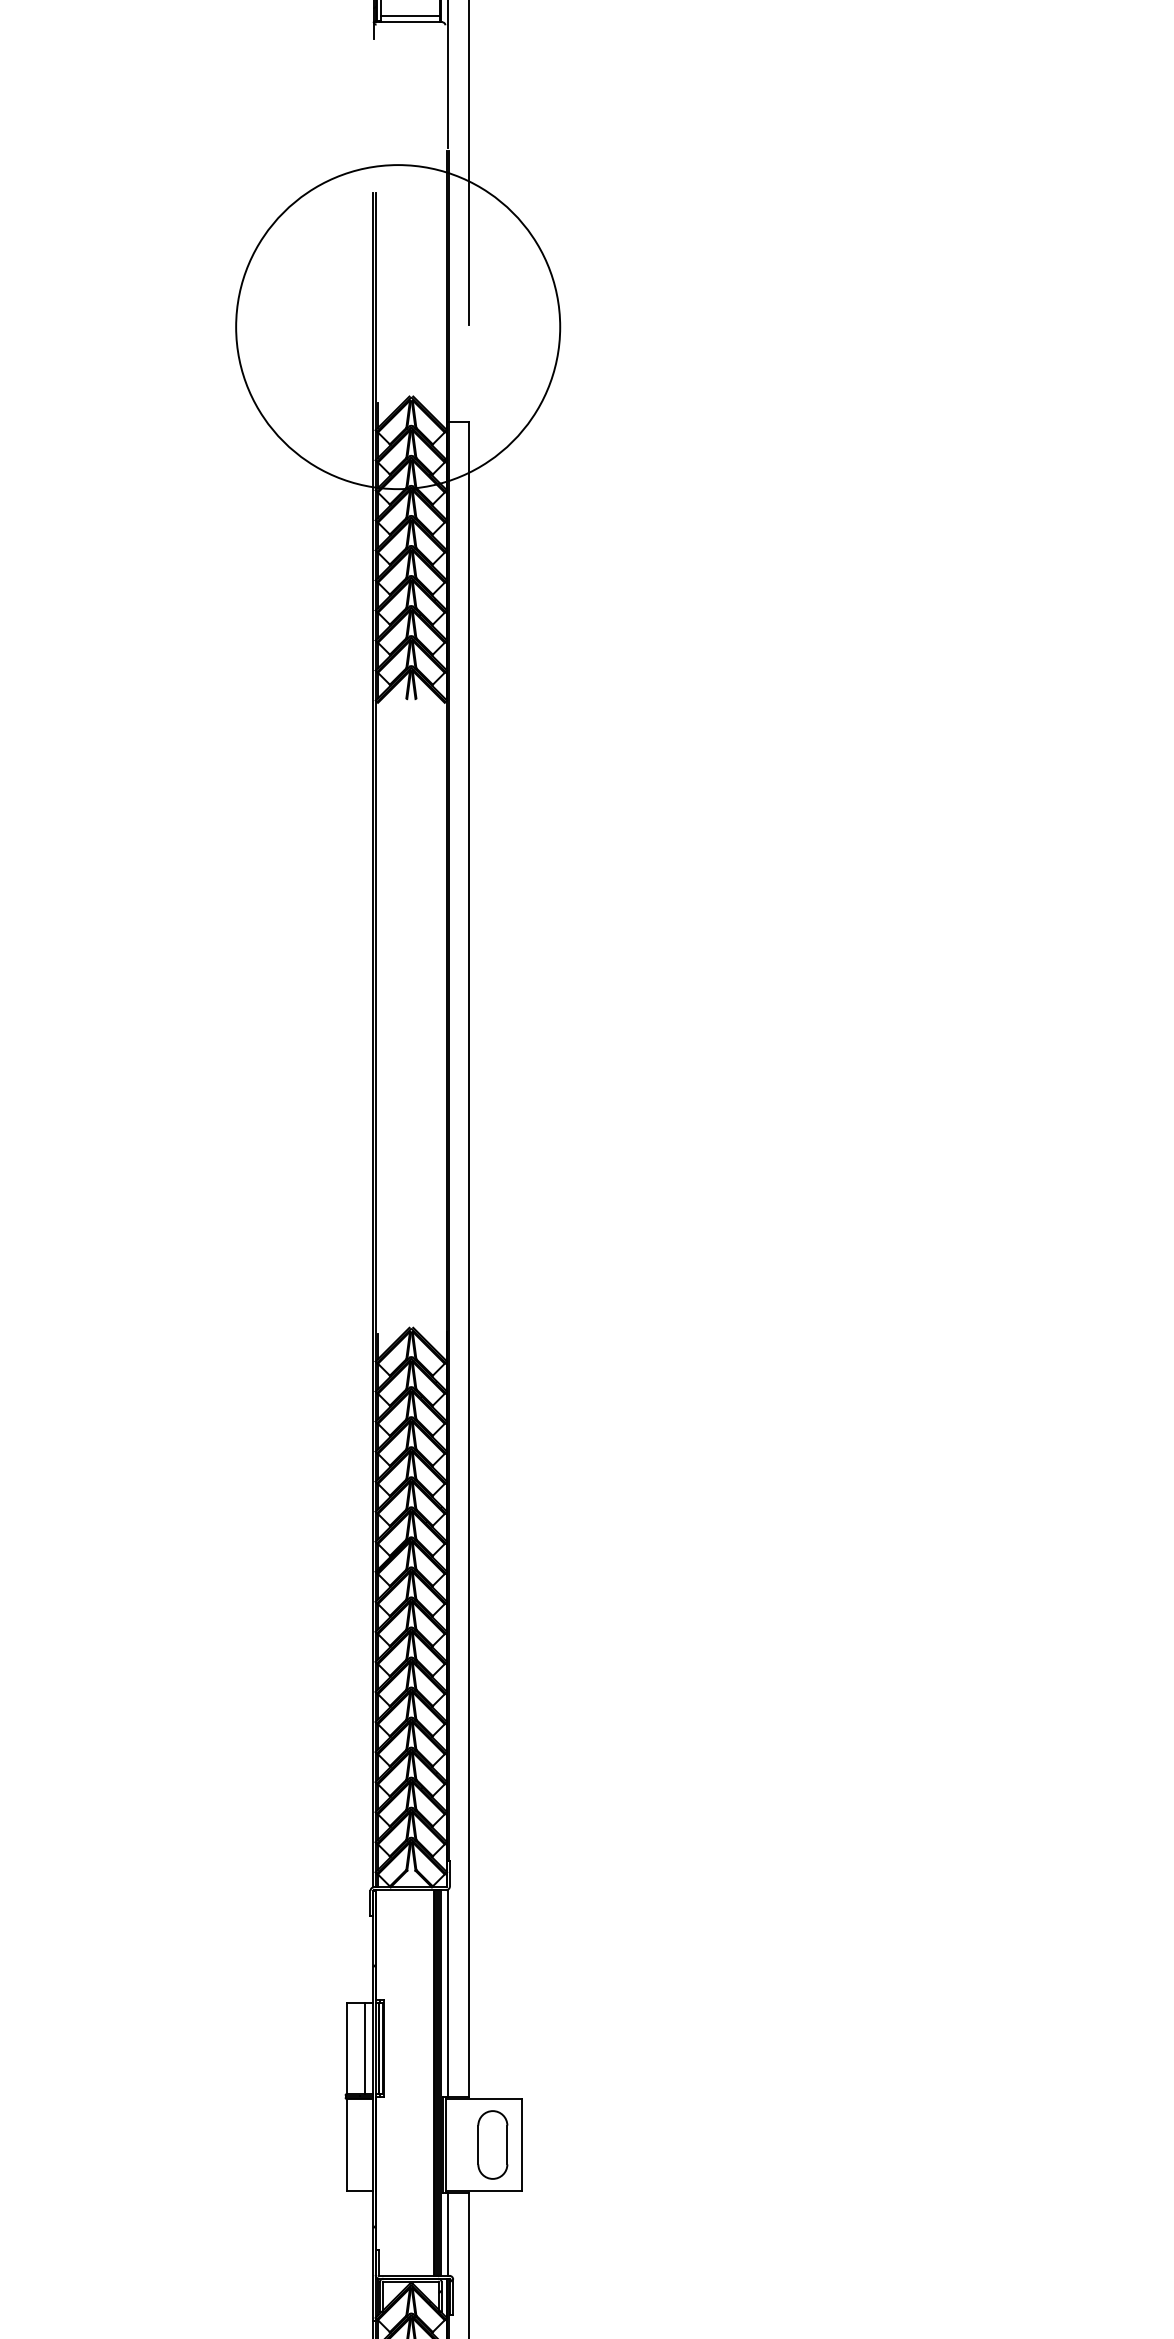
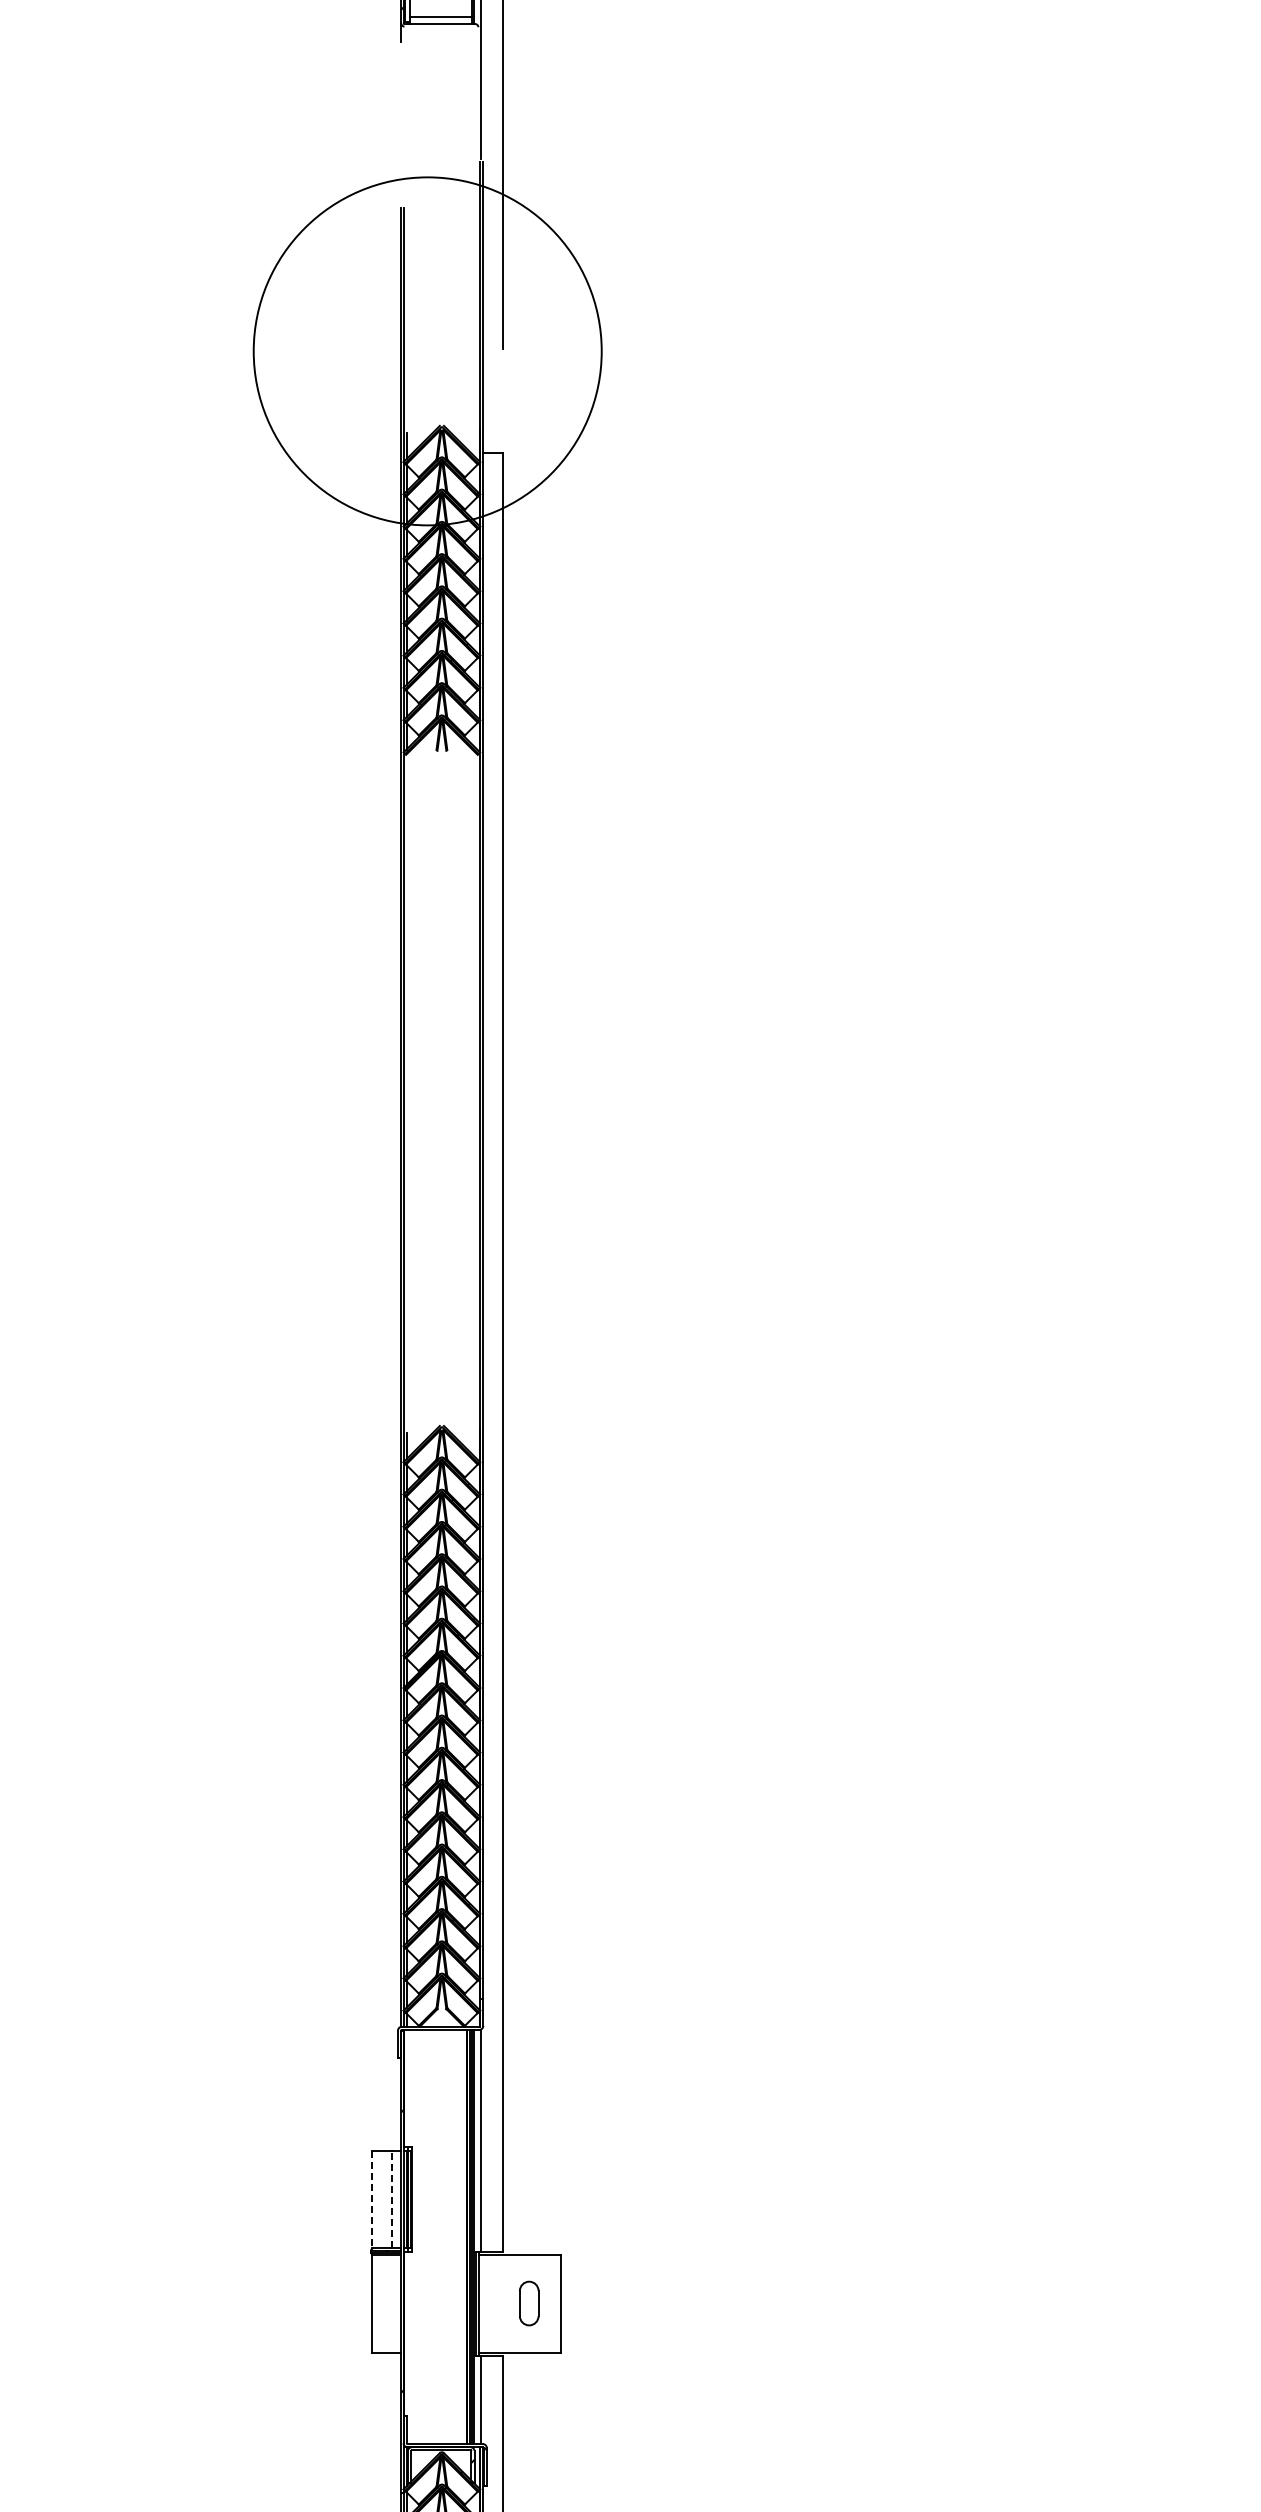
line: (346, 2048) -> (372, 2199), solid -> dashed
line: (365, 2048) -> (392, 2199), solid -> dashed
part: (492, 2144) -> (528, 2303), size x0.6

